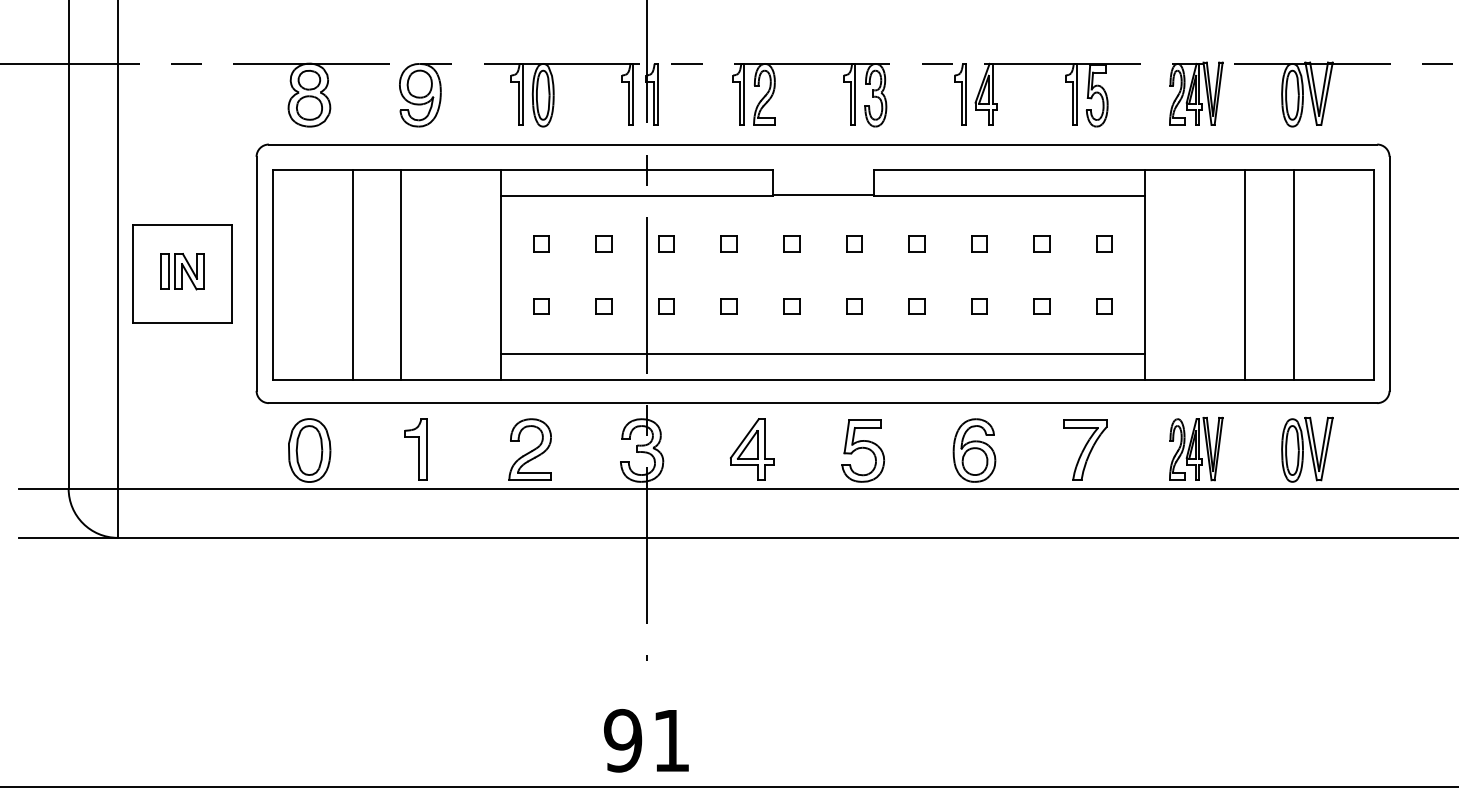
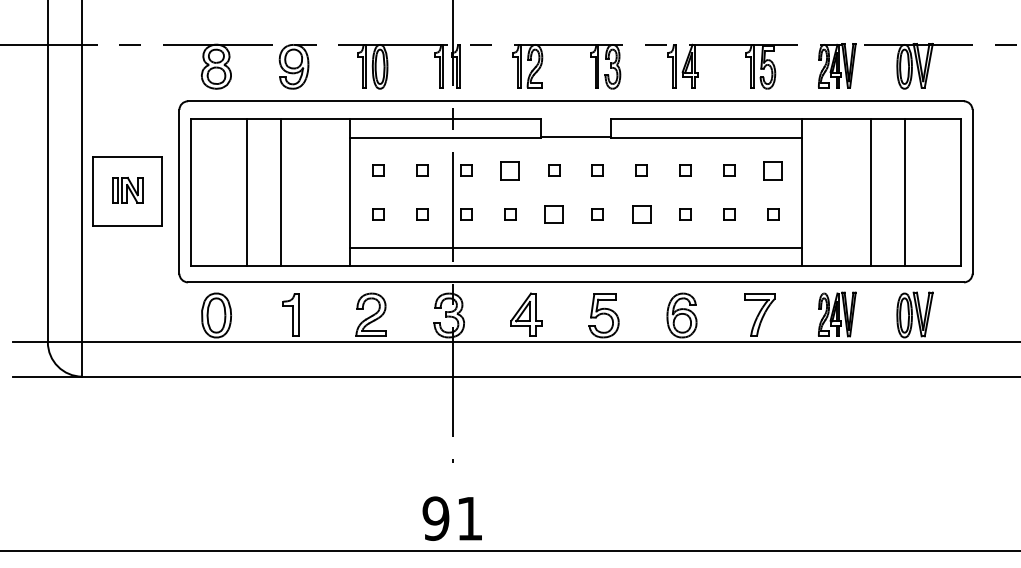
part: (729, 243) -> (510, 170), size x1.6
part: (1105, 243) -> (773, 170), size x1.6
part: (792, 306) -> (554, 214), size x1.6
part: (916, 306) -> (641, 214), size x1.6

